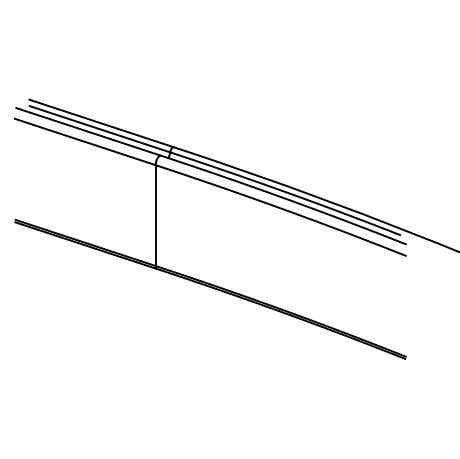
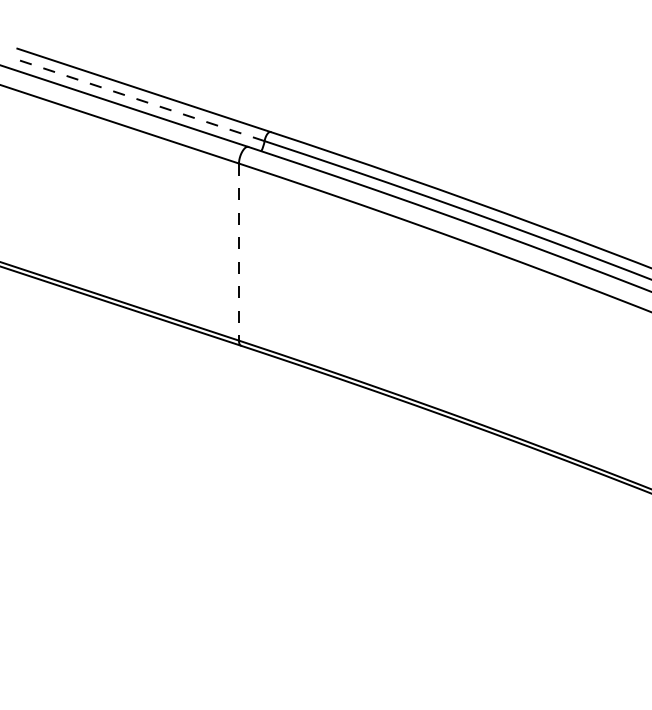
line: (100, 129) -> (142, 100), solid -> dashed
line: (155, 216) -> (238, 253), solid -> dashed

